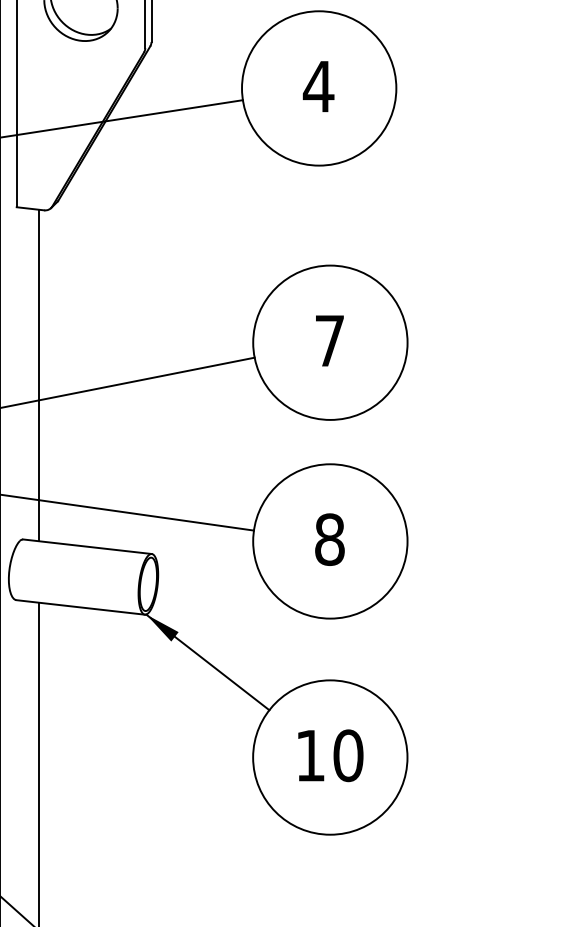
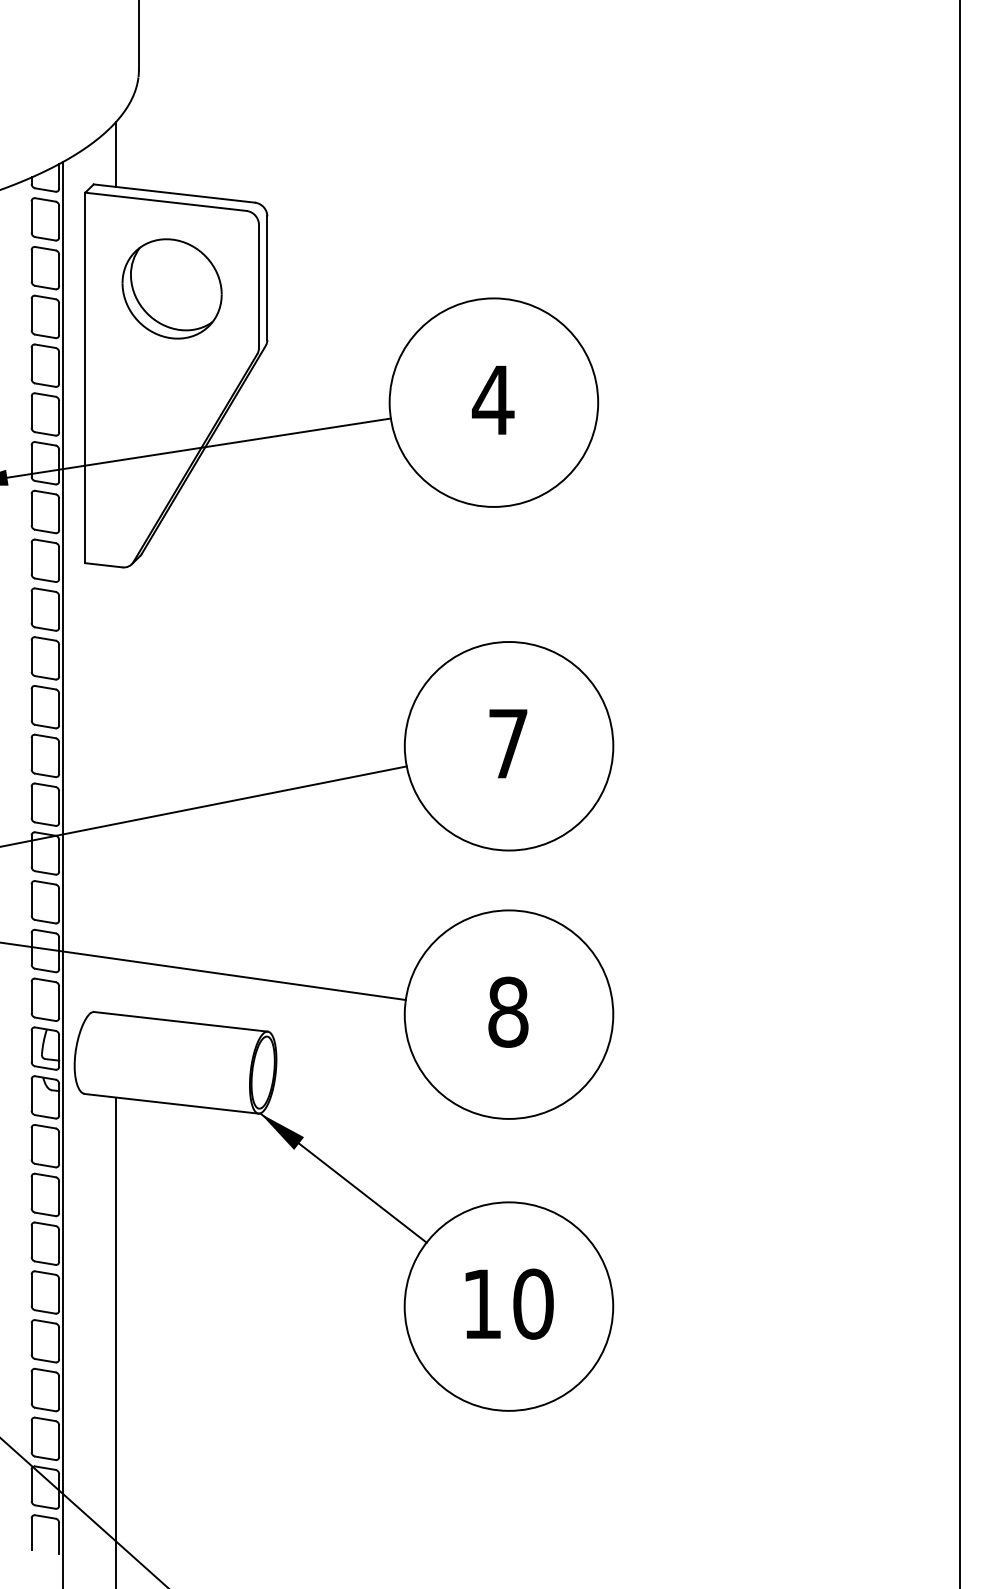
line: (39, 375) -> (115, 790), removed

